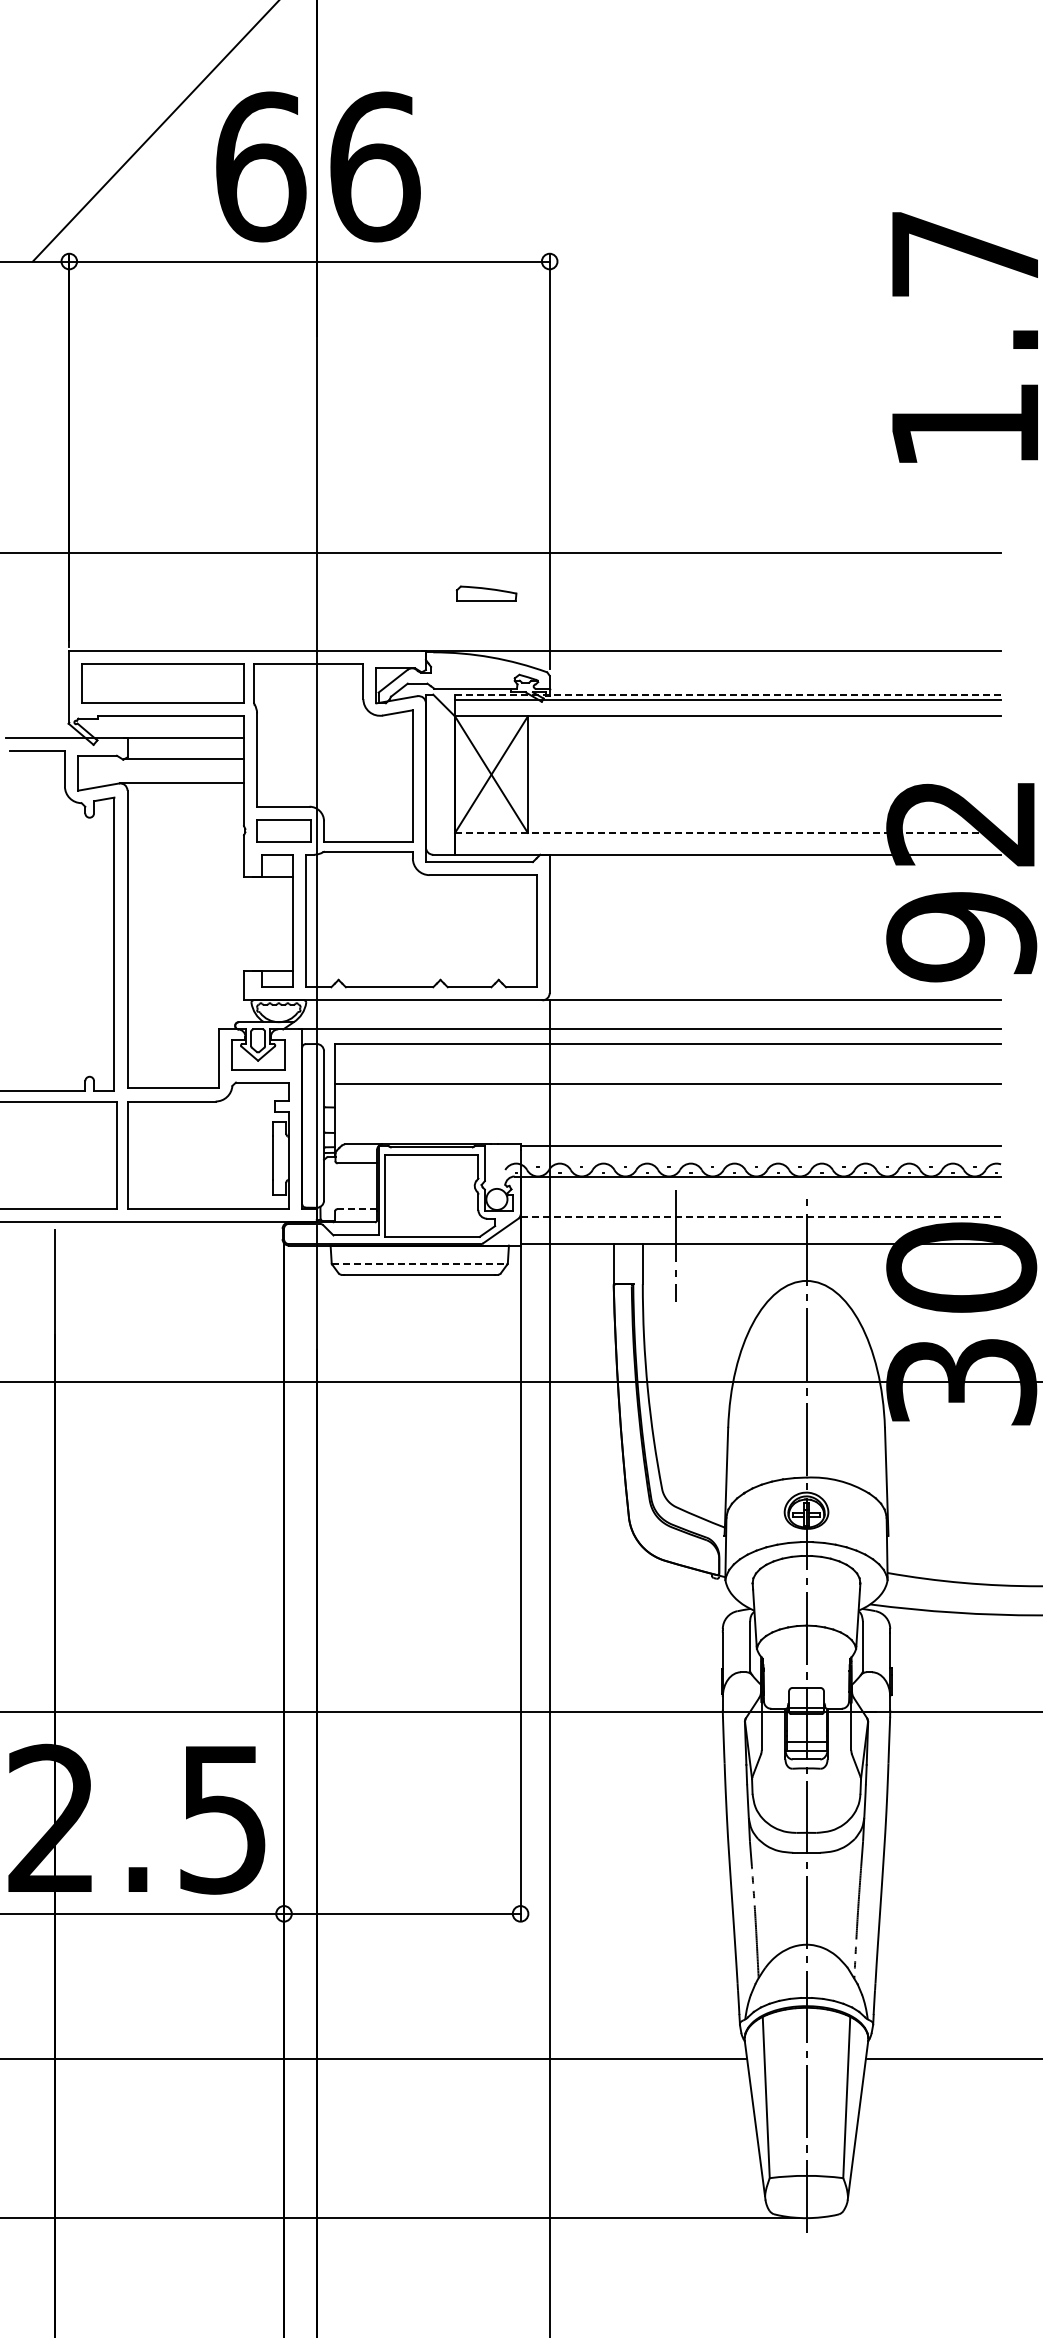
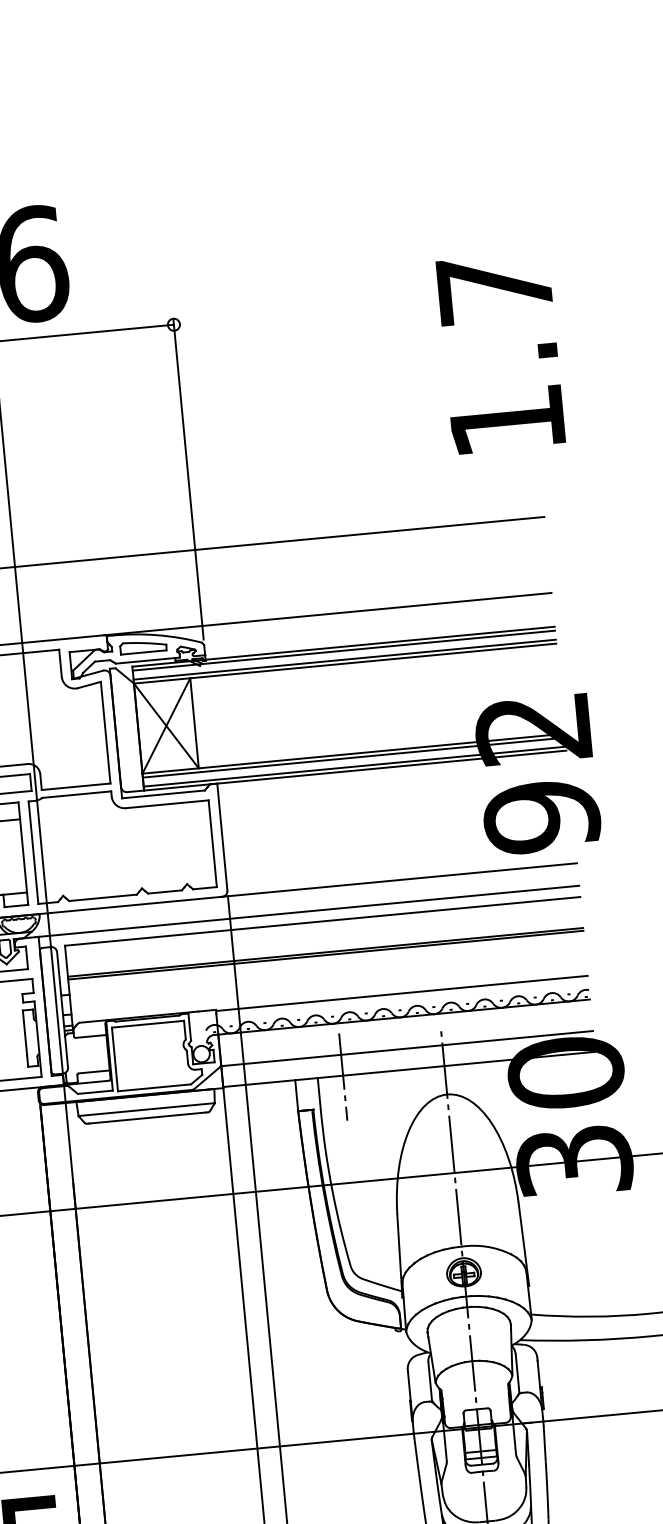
part: (486, 593) -> (143, 646), moved
line: (728, 694) -> (343, 646), dashed -> solid
line: (728, 711) -> (345, 659), added
line: (728, 832) -> (353, 753), dashed -> solid
line: (728, 838) -> (354, 757), added
line: (728, 849) -> (355, 766), added
line: (667, 1087) -> (325, 955), added
line: (357, 1209) -> (94, 1072), dashed -> solid
line: (761, 1217) -> (407, 1048), dashed -> solid
line: (419, 1263) -> (146, 1109), dashed -> solid

